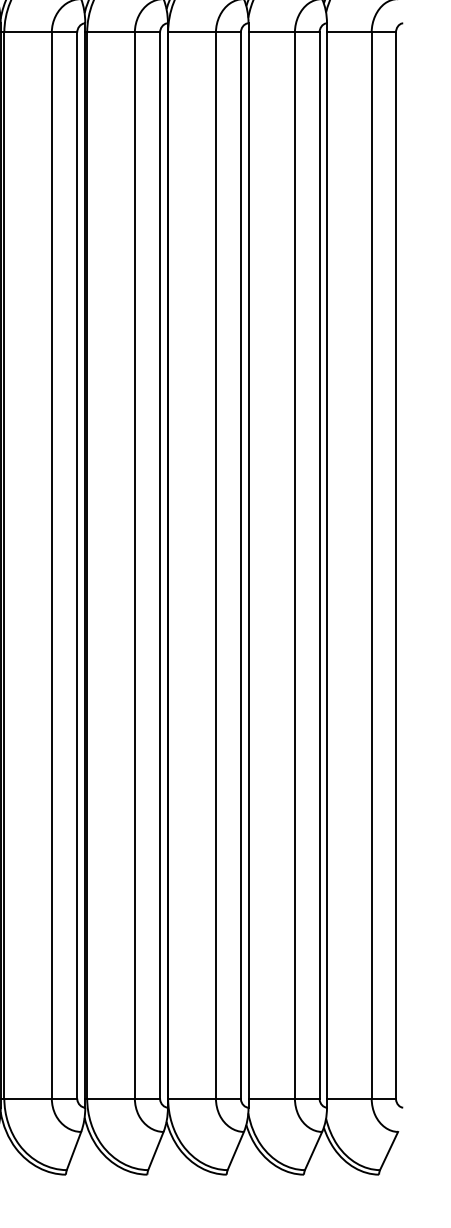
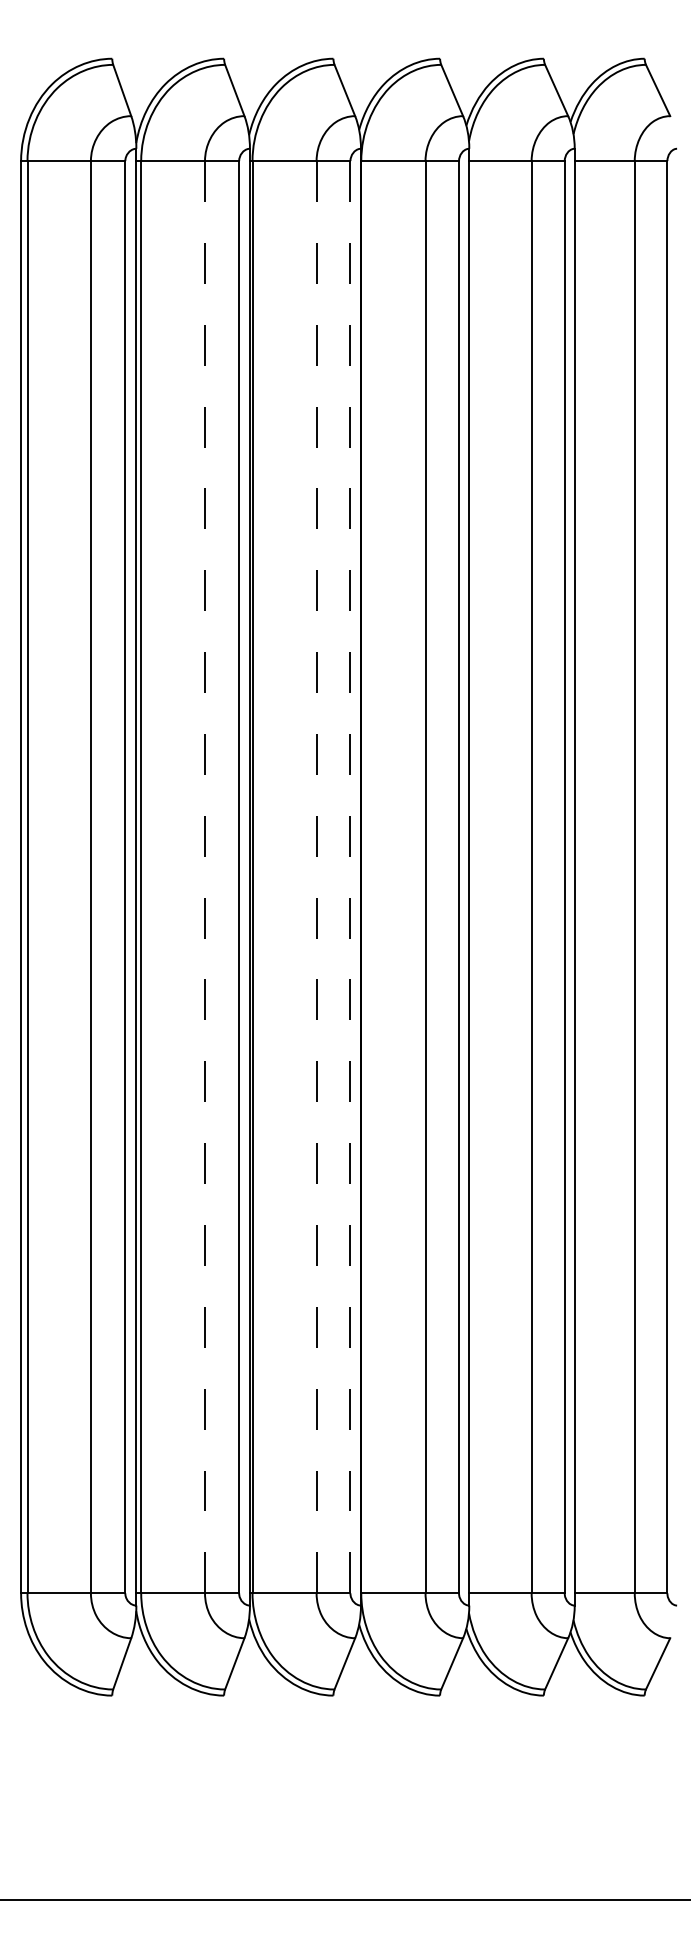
line: (52, 564) -> (205, 876), solid -> dashed
line: (134, 564) -> (316, 876), solid -> dashed
line: (160, 564) -> (350, 876), solid -> dashed

